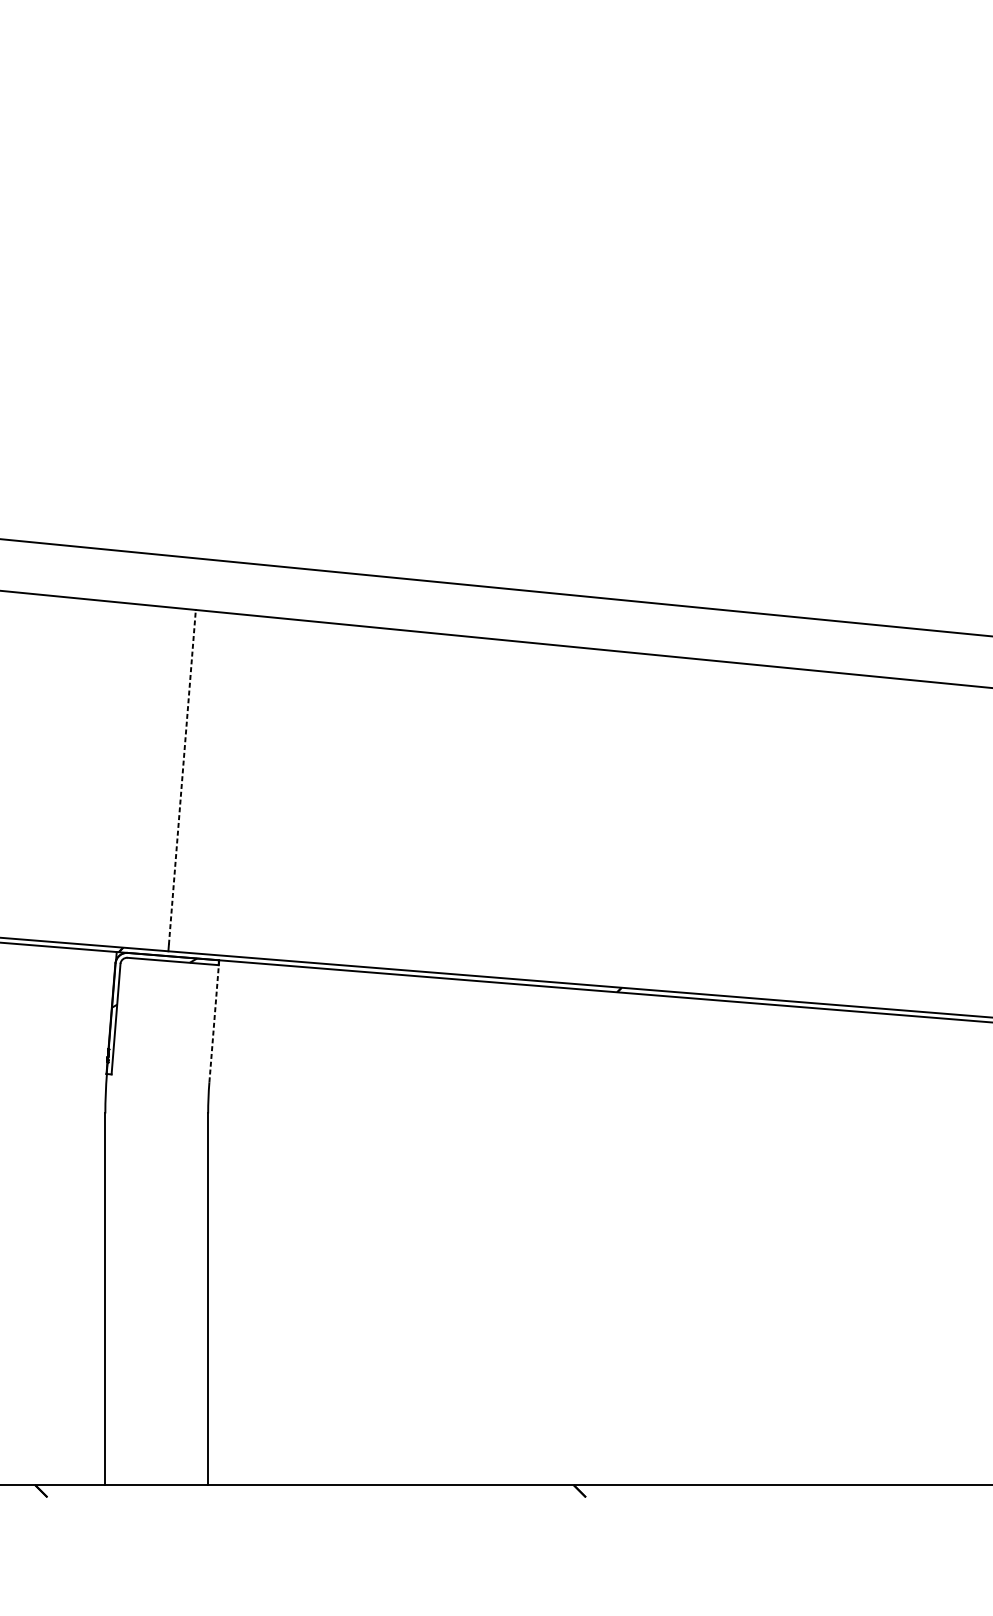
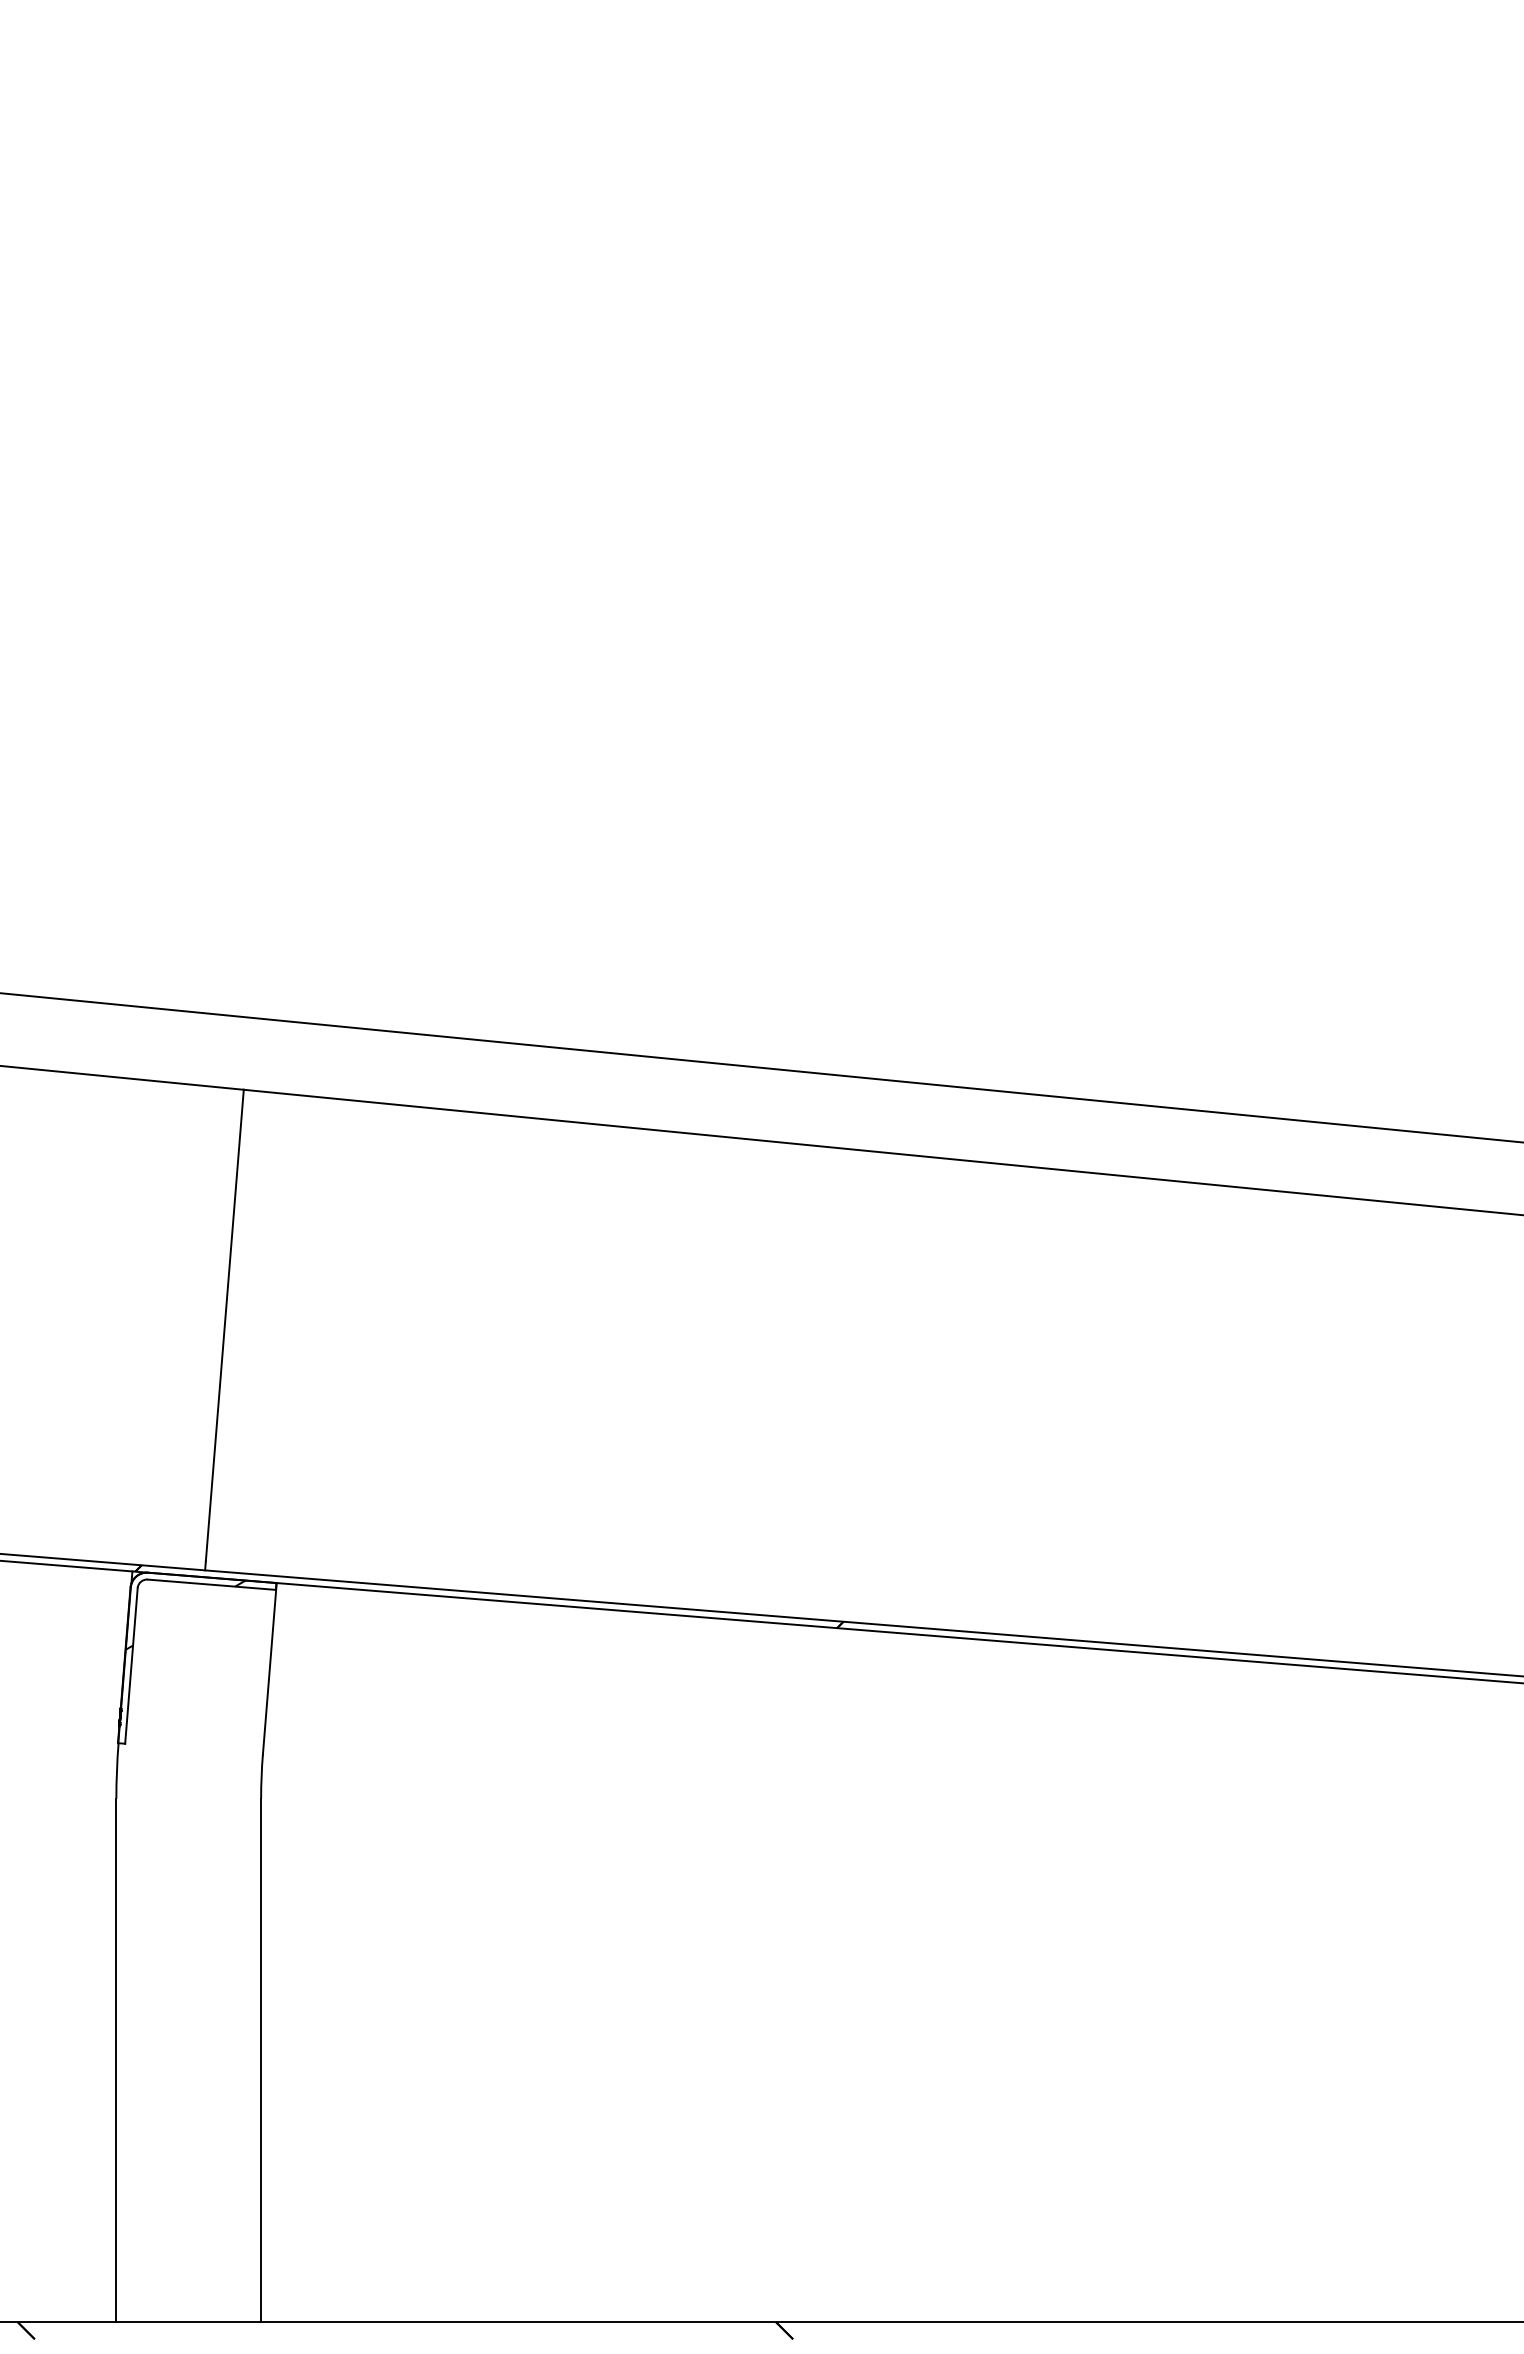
line: (182, 776) -> (224, 1324), dashed -> solid
line: (214, 1020) -> (269, 1668), dashed -> solid

